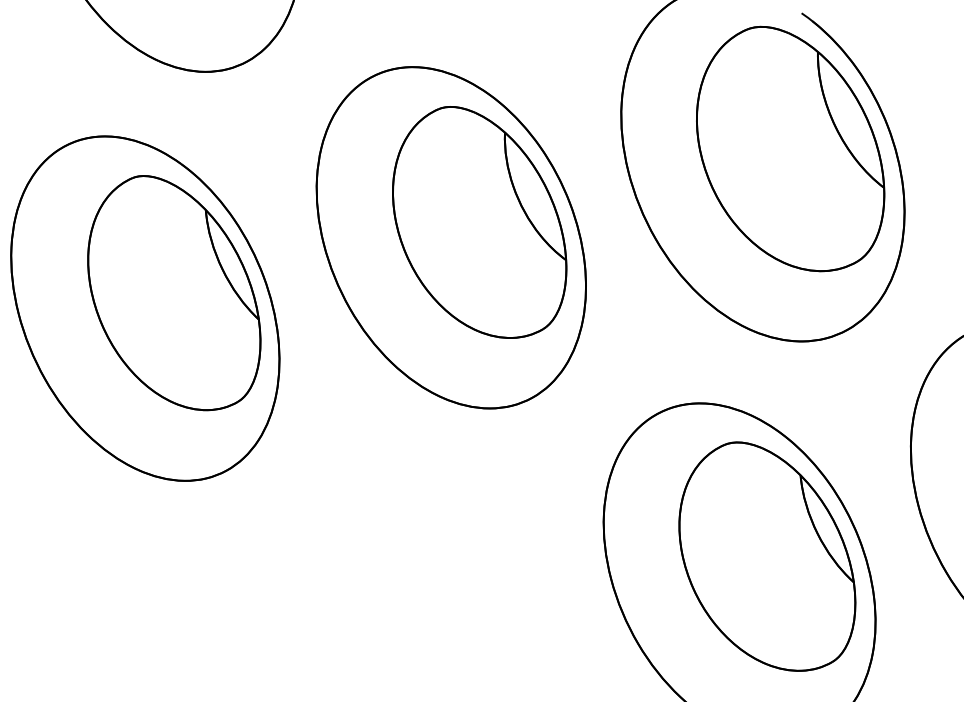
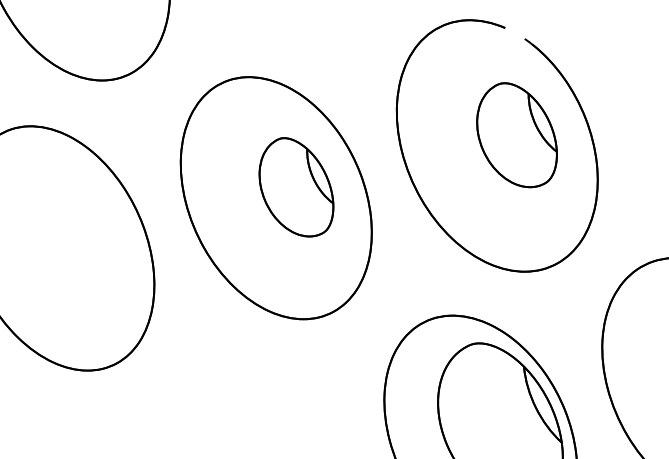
part: (790, 148) -> (516, 134), size x0.6
part: (479, 222) -> (296, 187), size x0.6
part: (174, 293) -> (79, 237), removed

